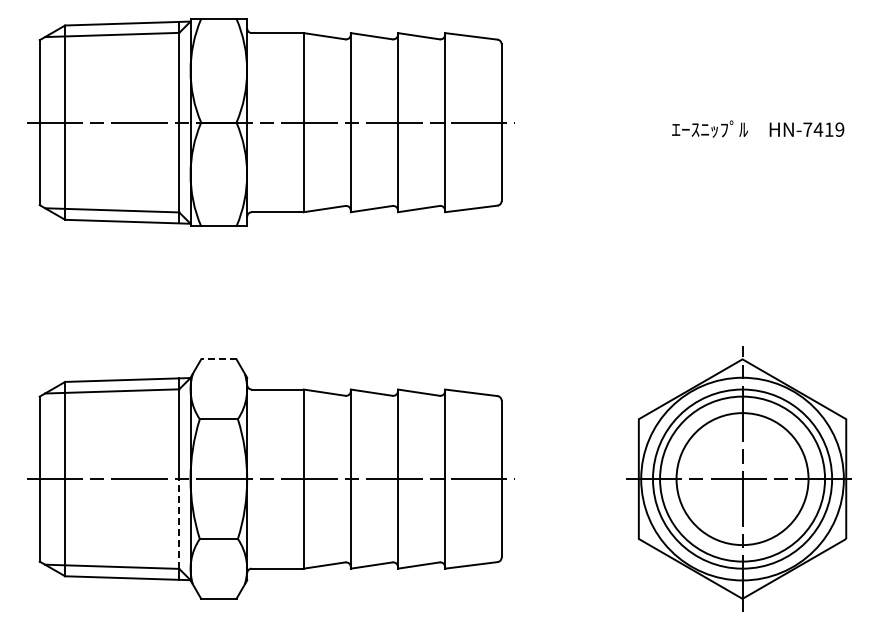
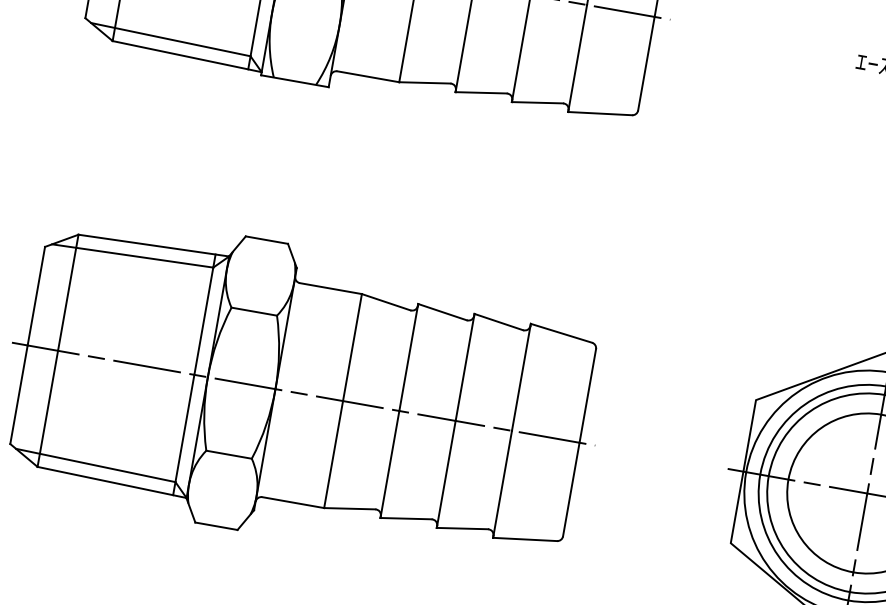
line: (218, 359) -> (266, 240), dashed -> solid
line: (179, 524) -> (185, 429), dashed -> solid

